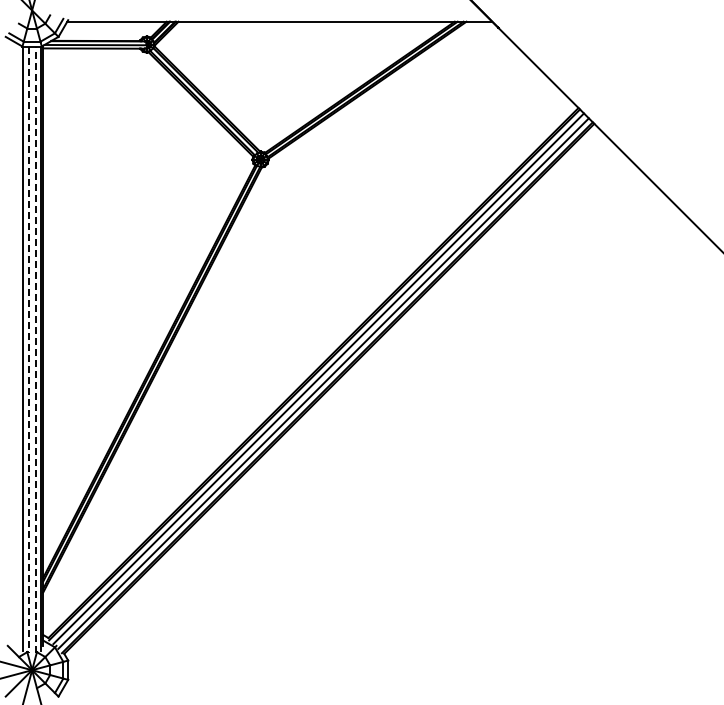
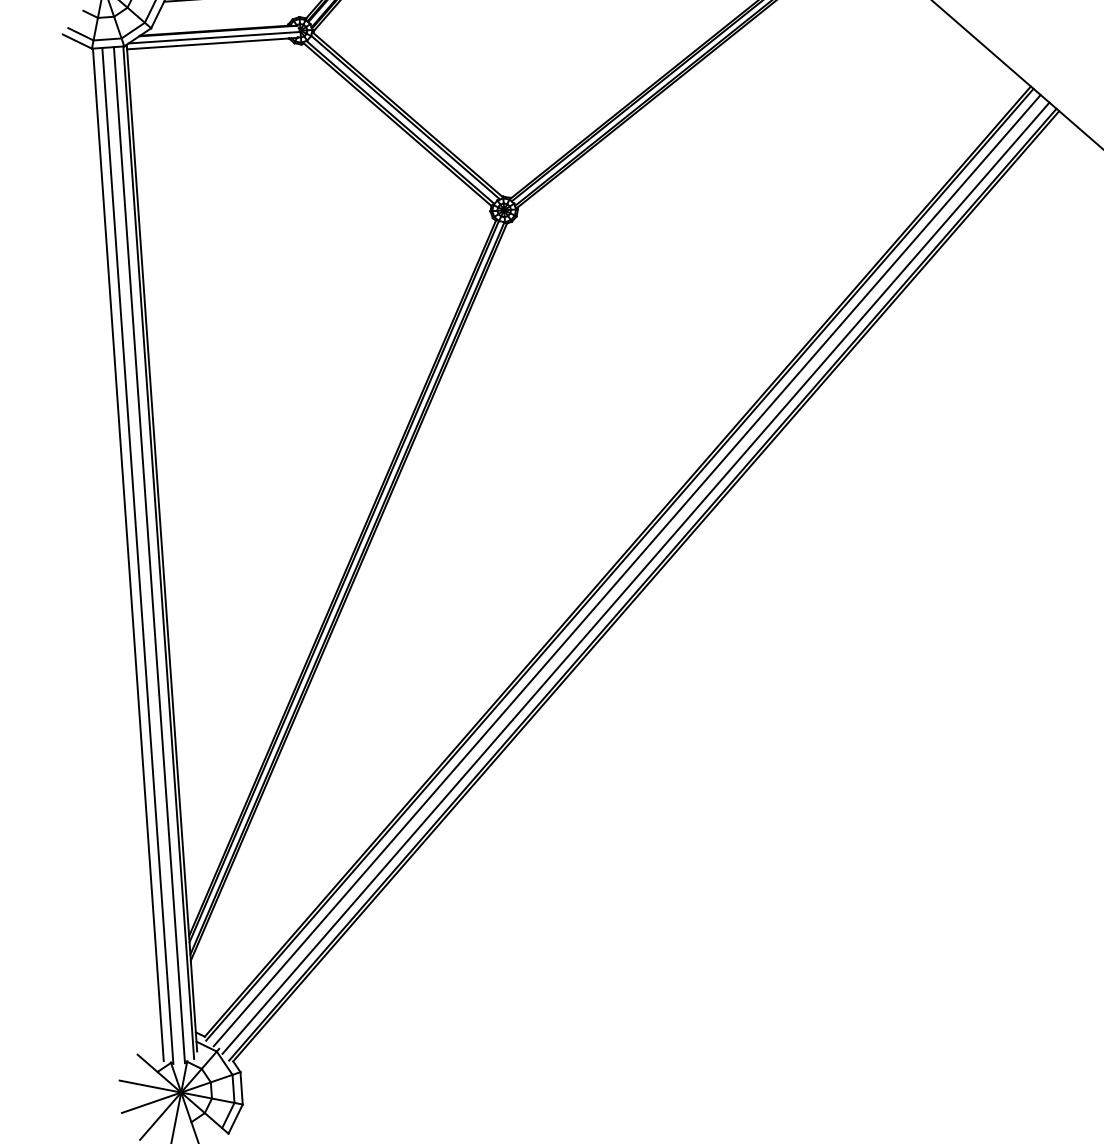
line: (35, 349) -> (149, 554), dashed -> solid
line: (28, 350) -> (137, 557), dashed -> solid

